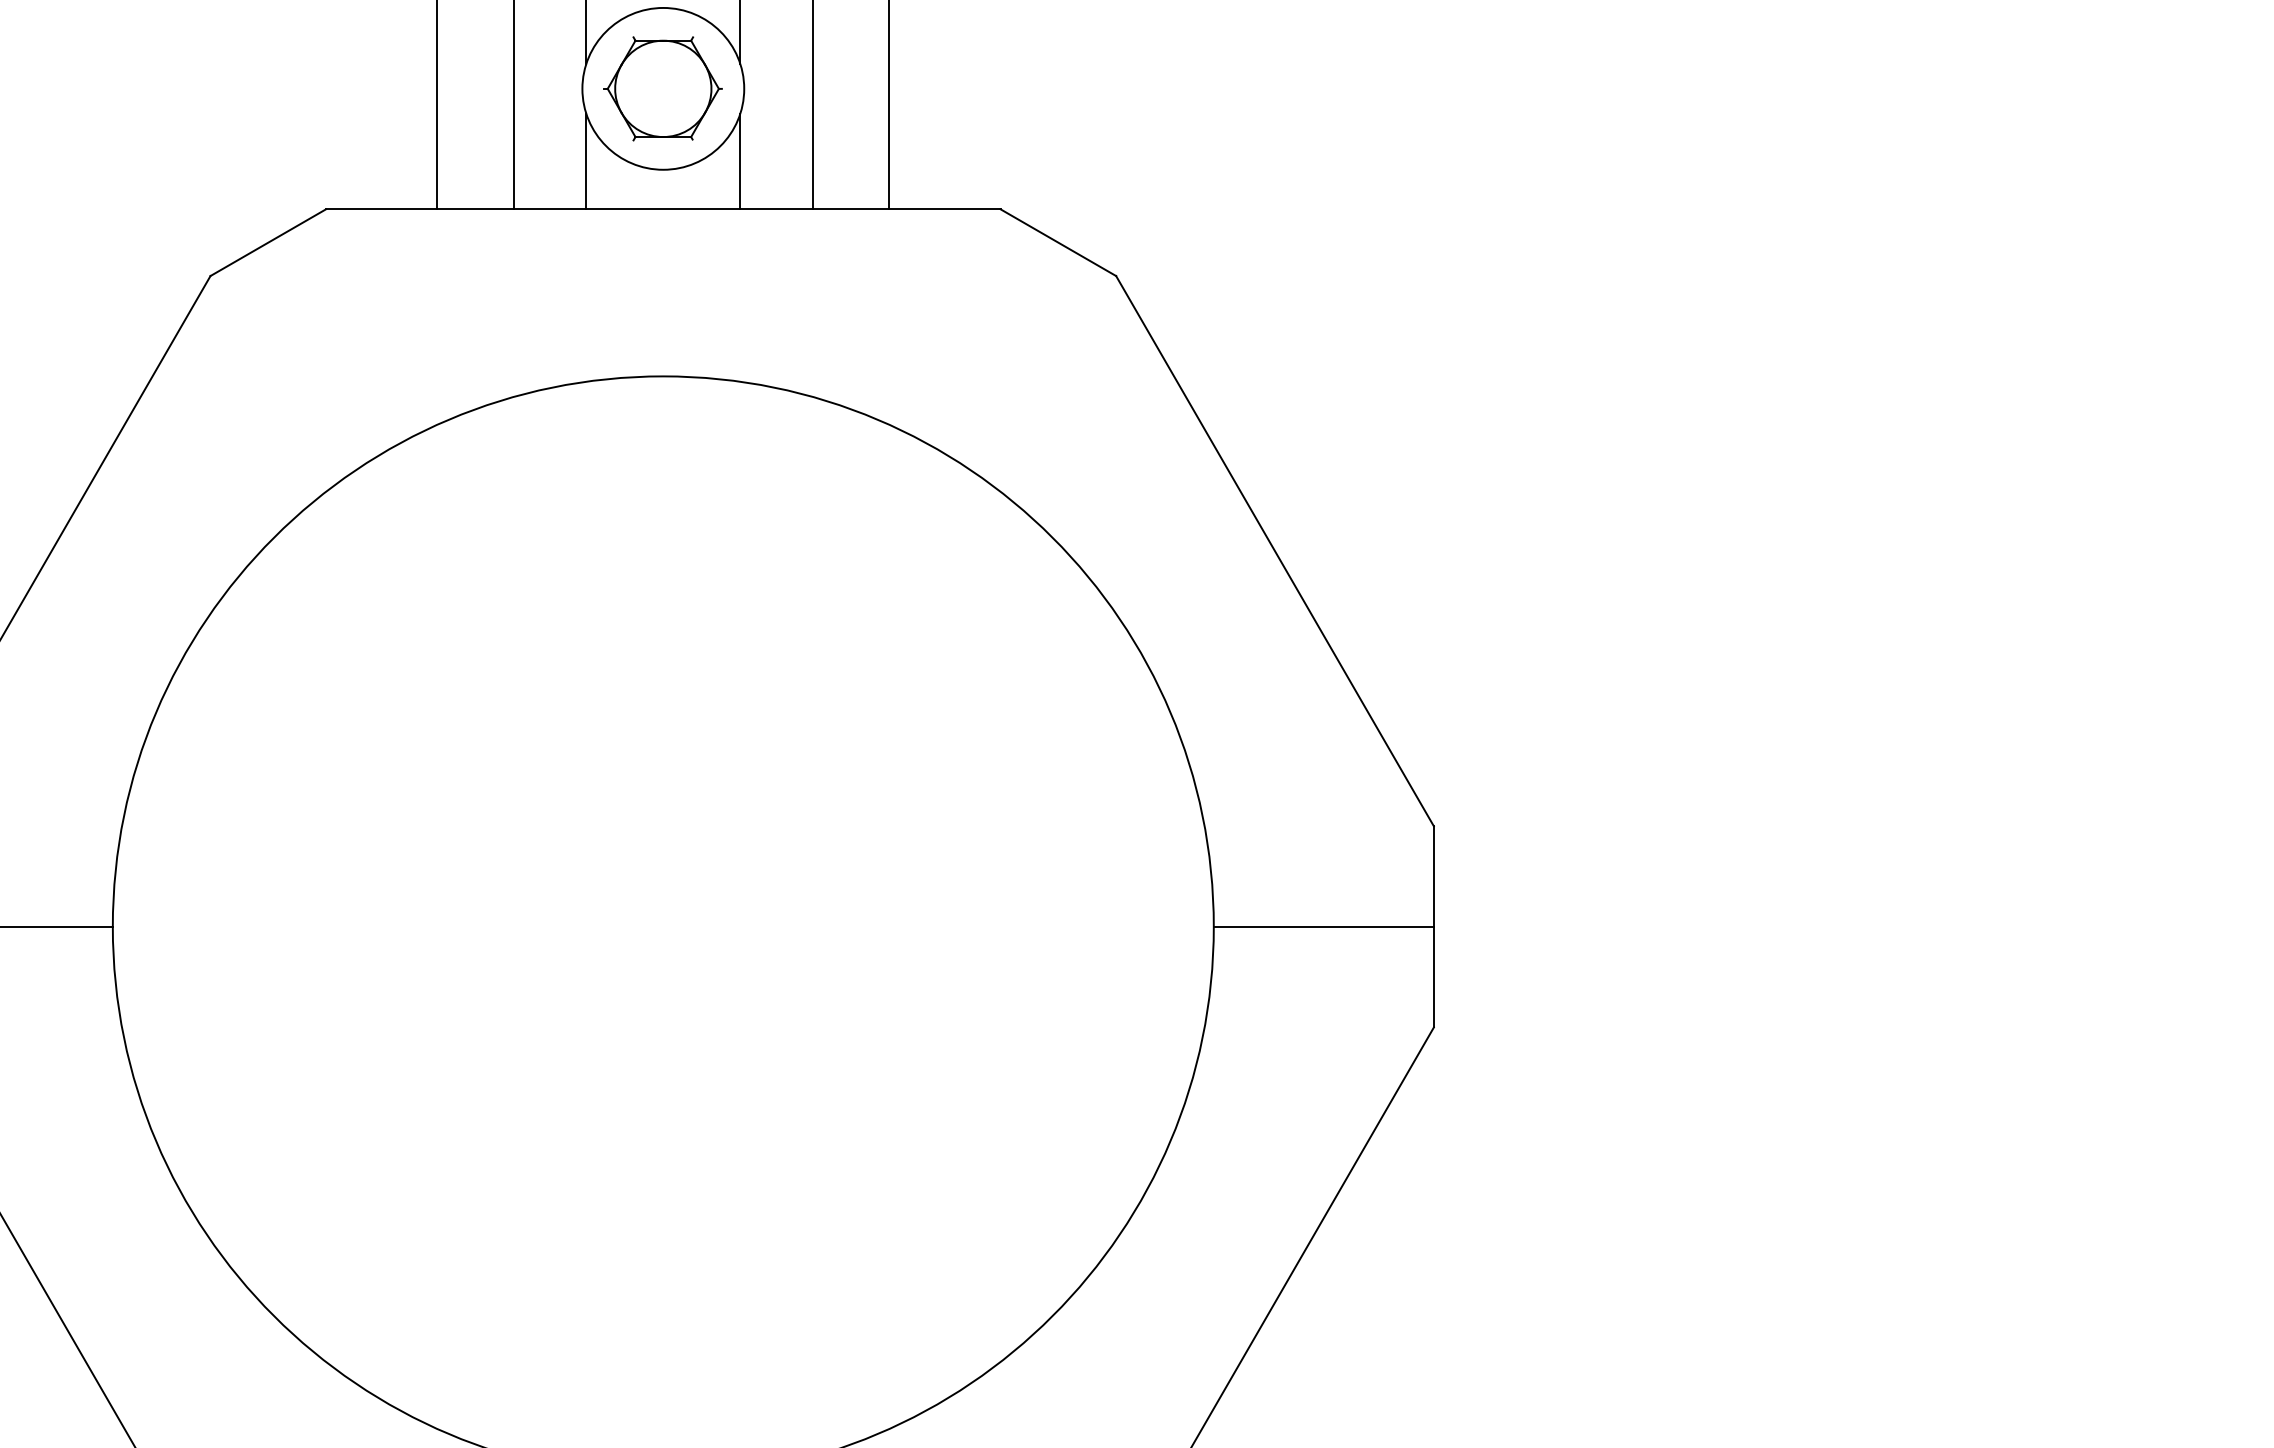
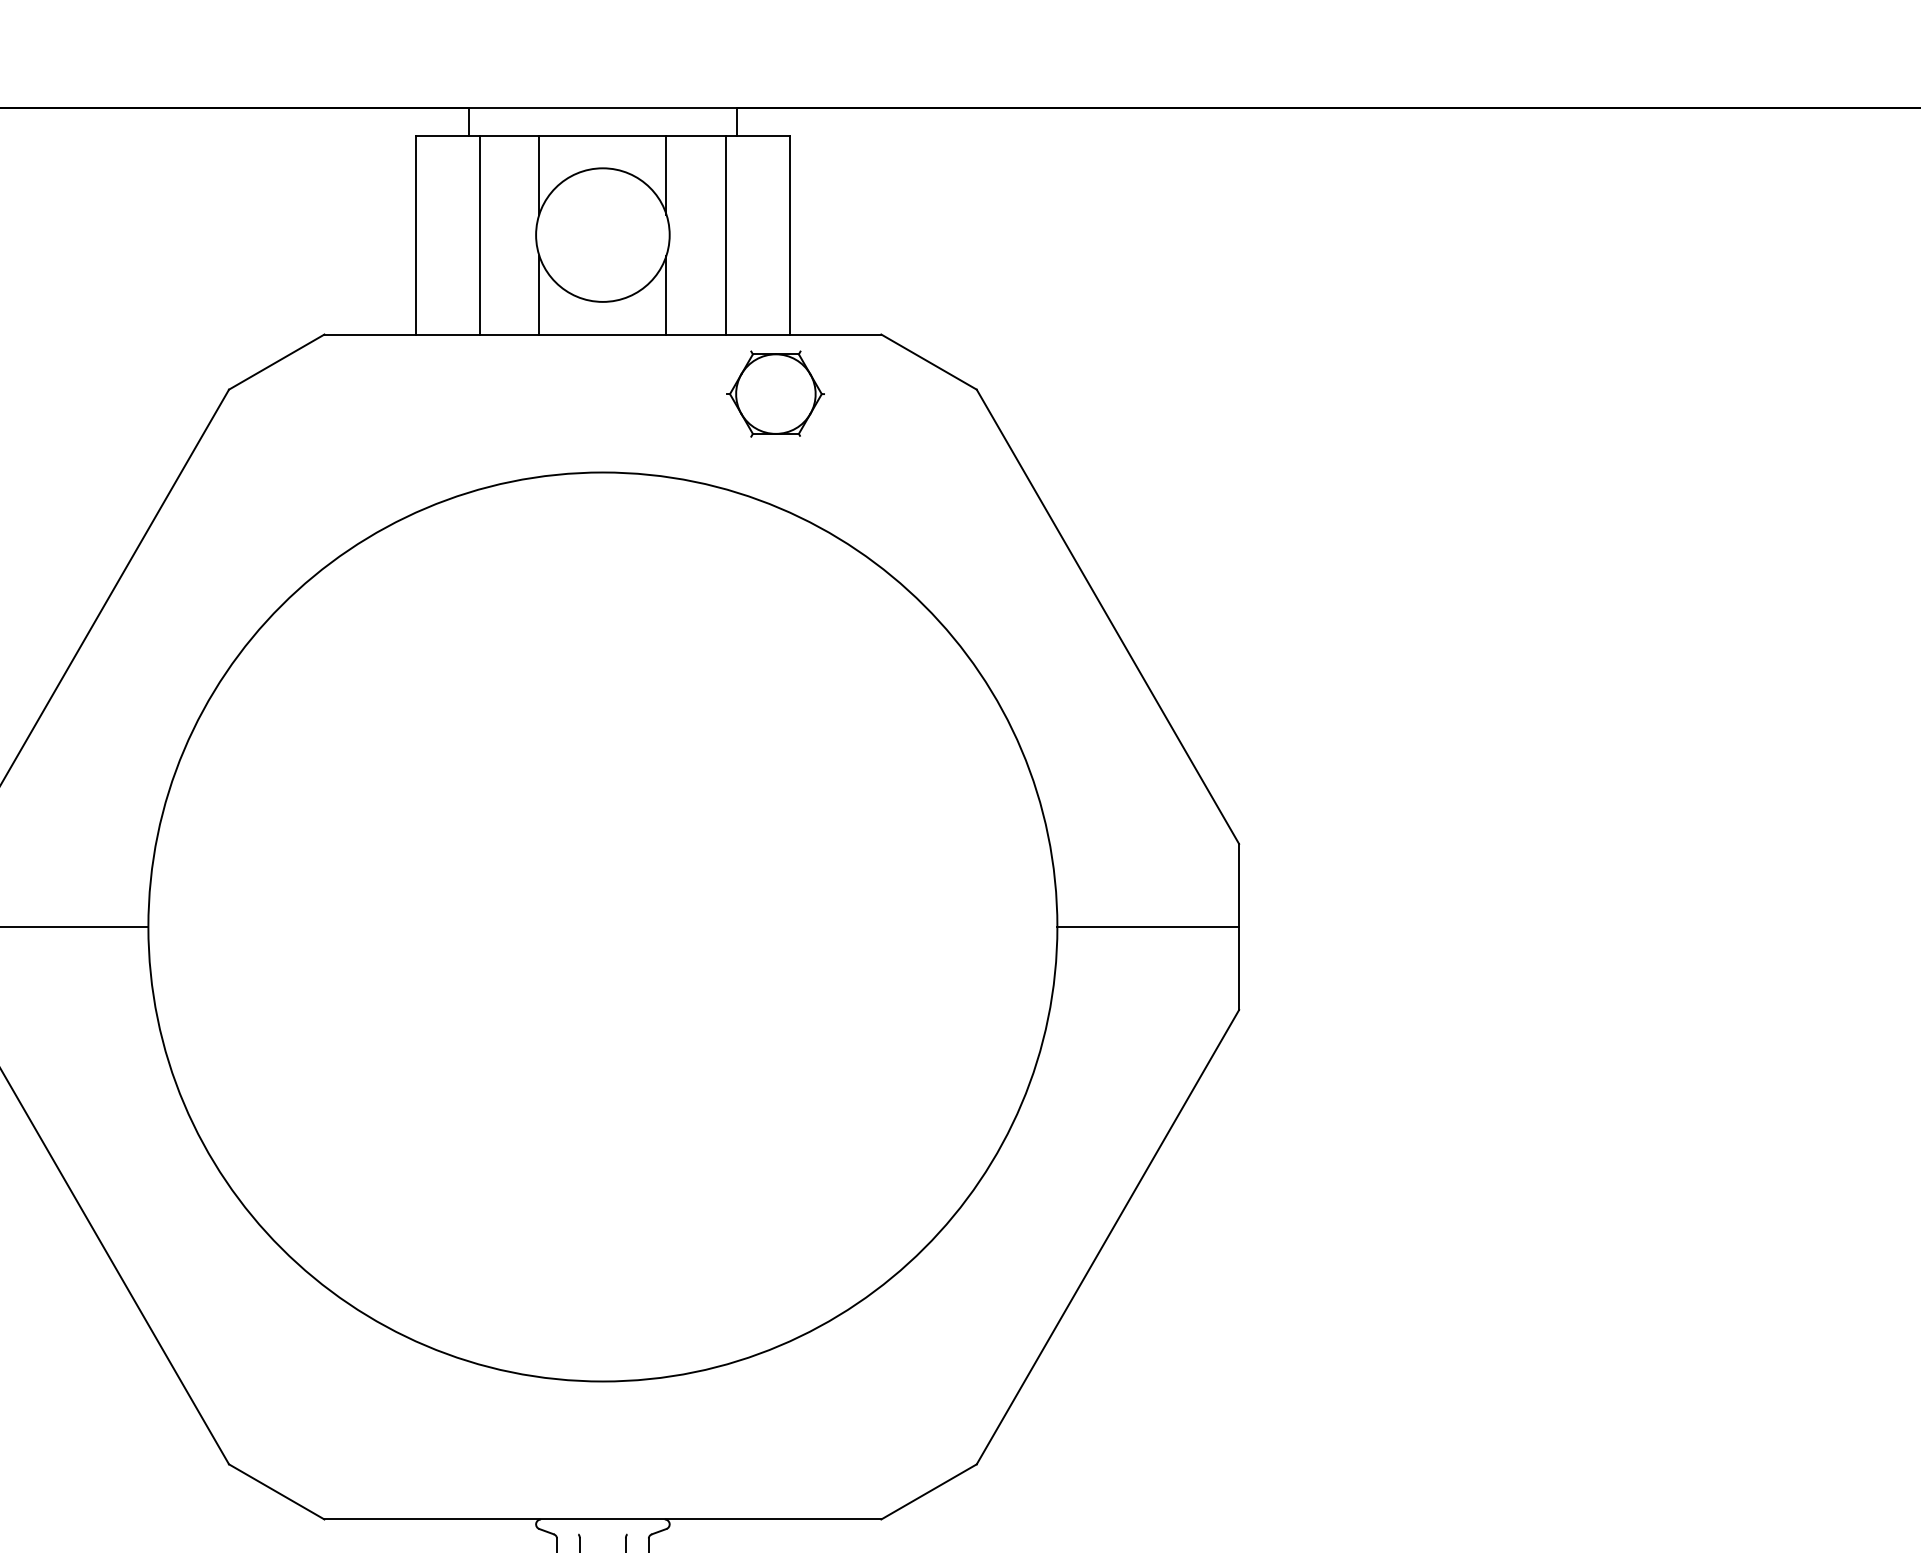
part: (662, 88) -> (775, 393), moved

